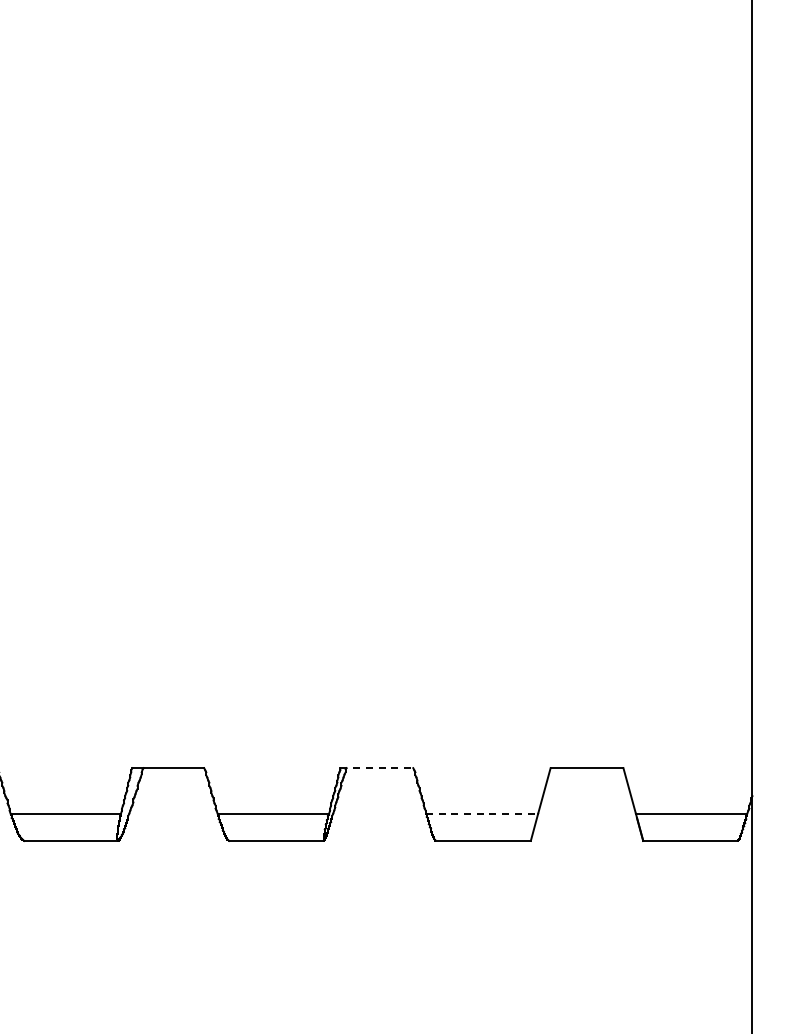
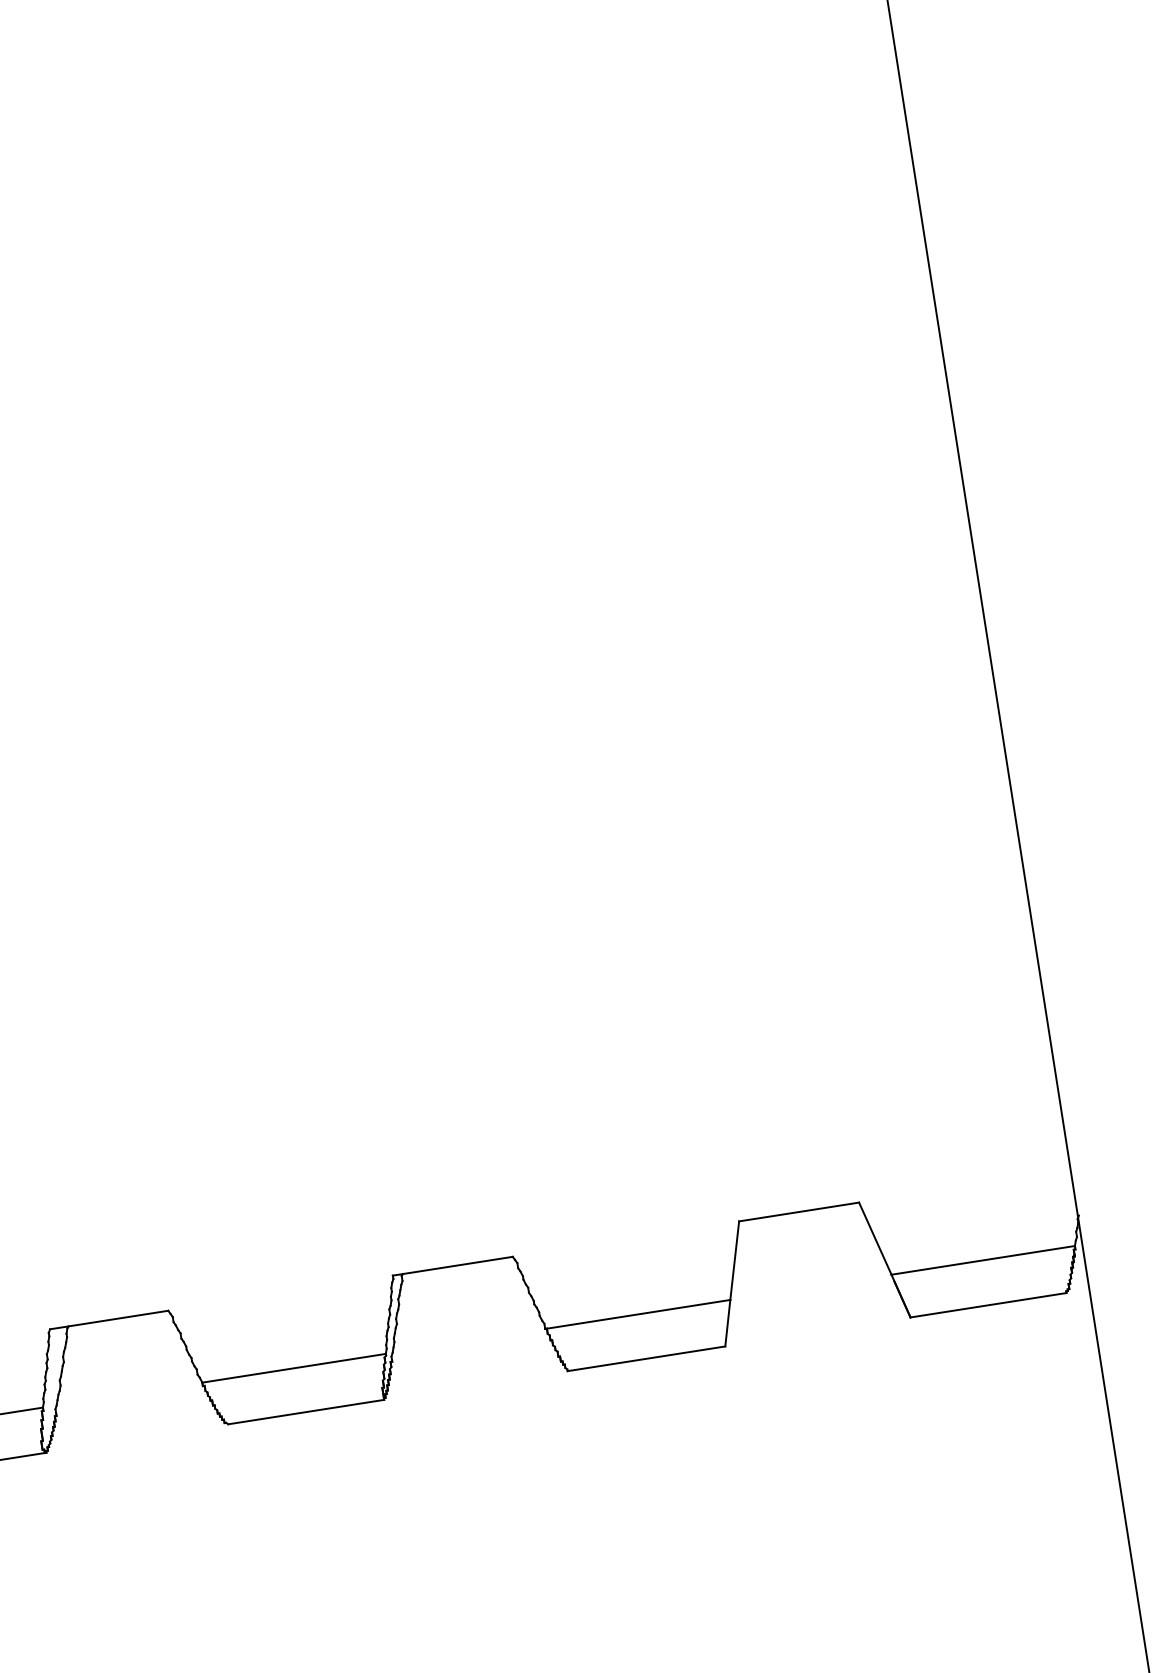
line: (377, 768) -> (453, 1266), dashed -> solid
line: (482, 813) -> (638, 1313), dashed -> solid

